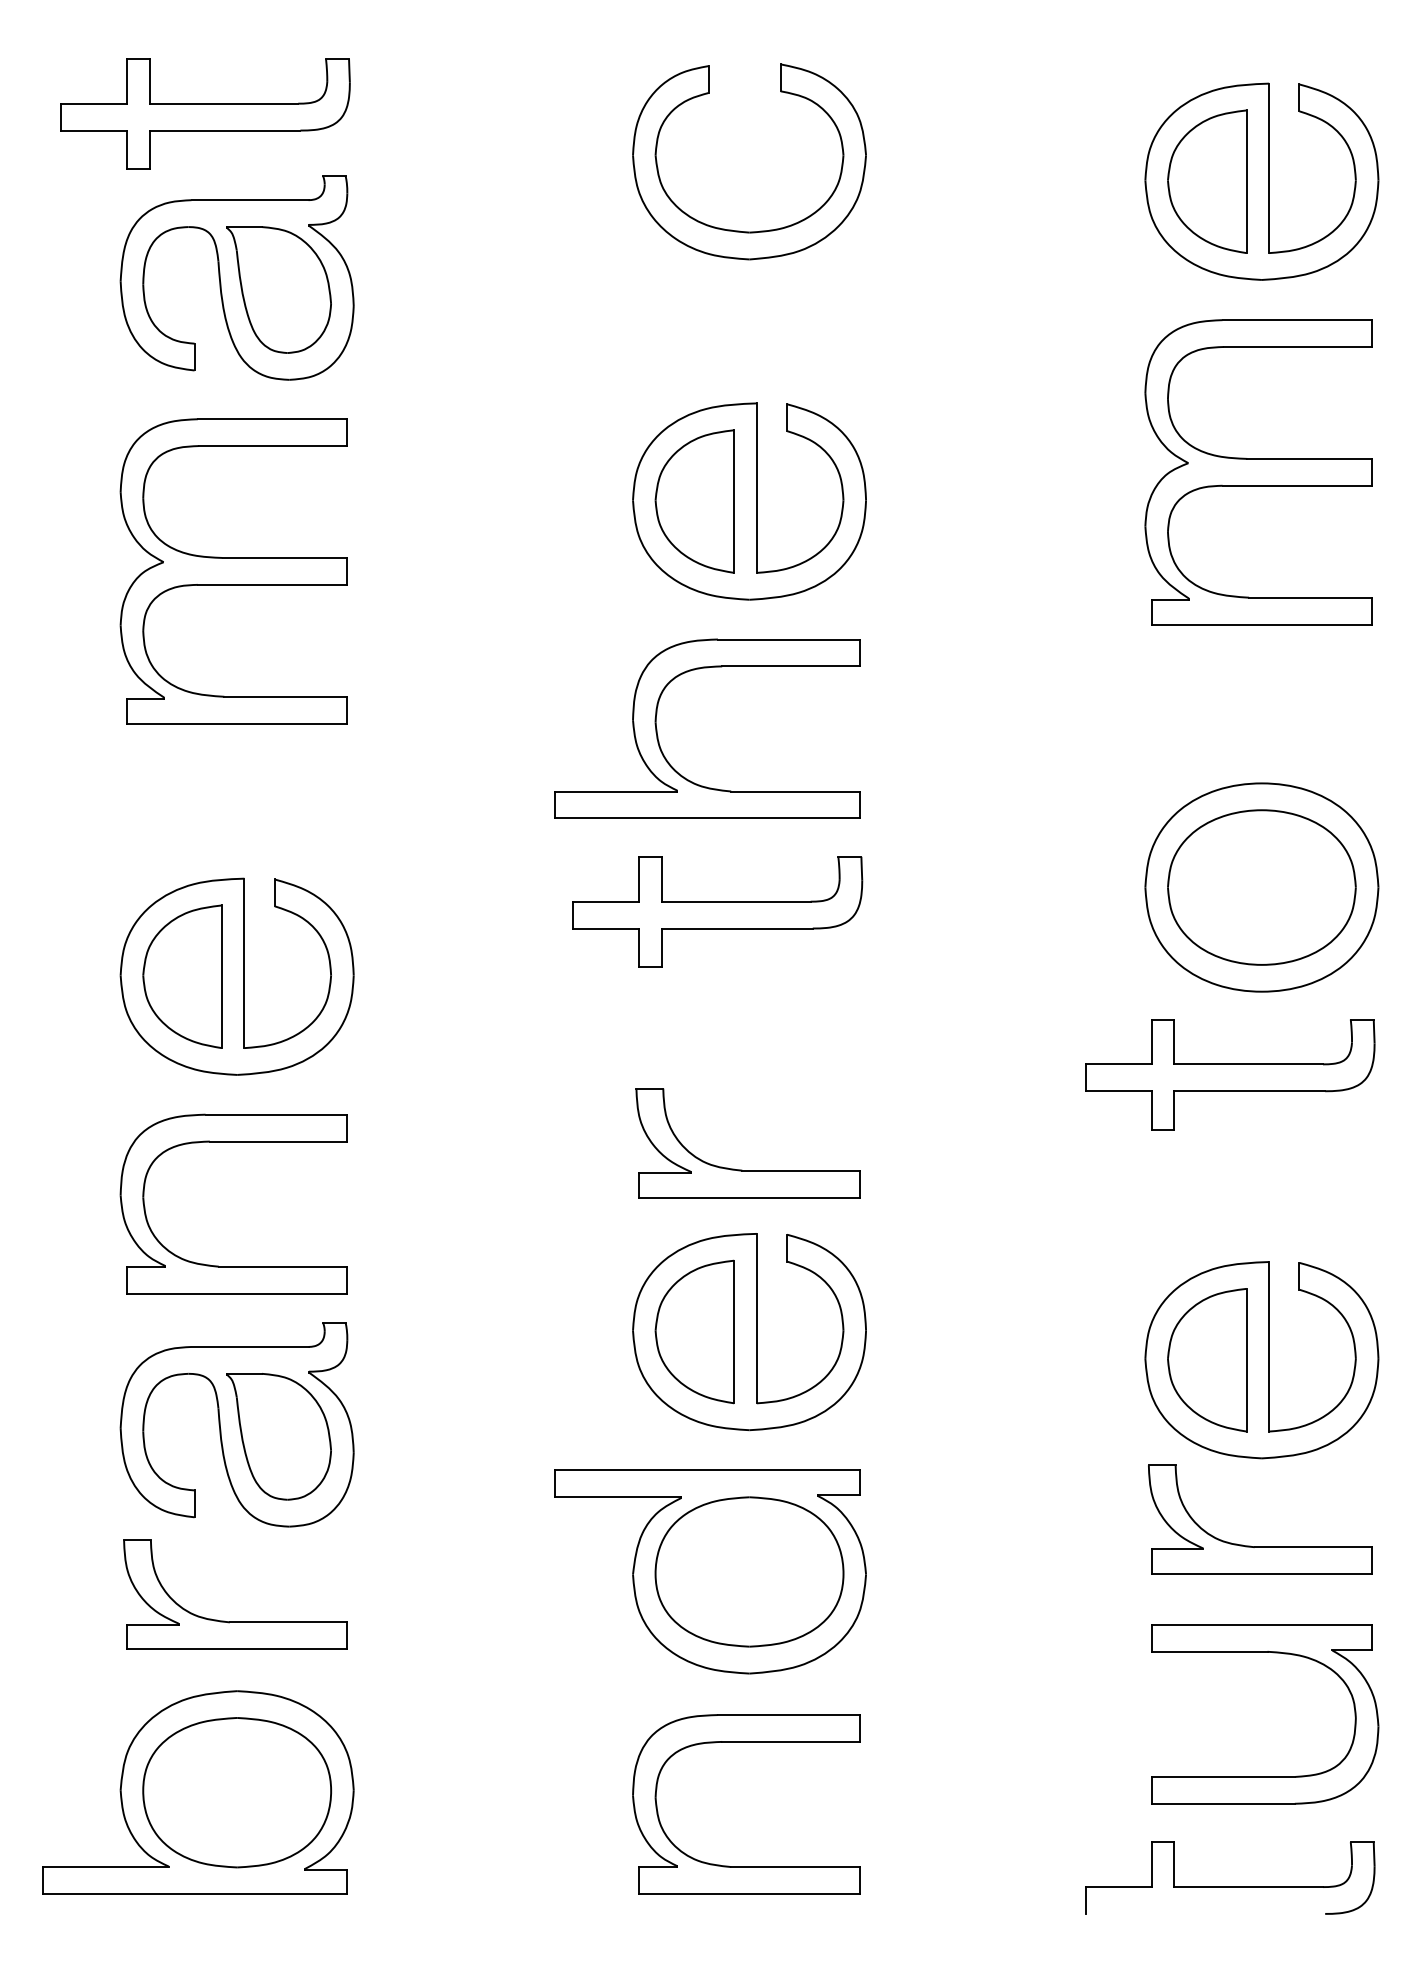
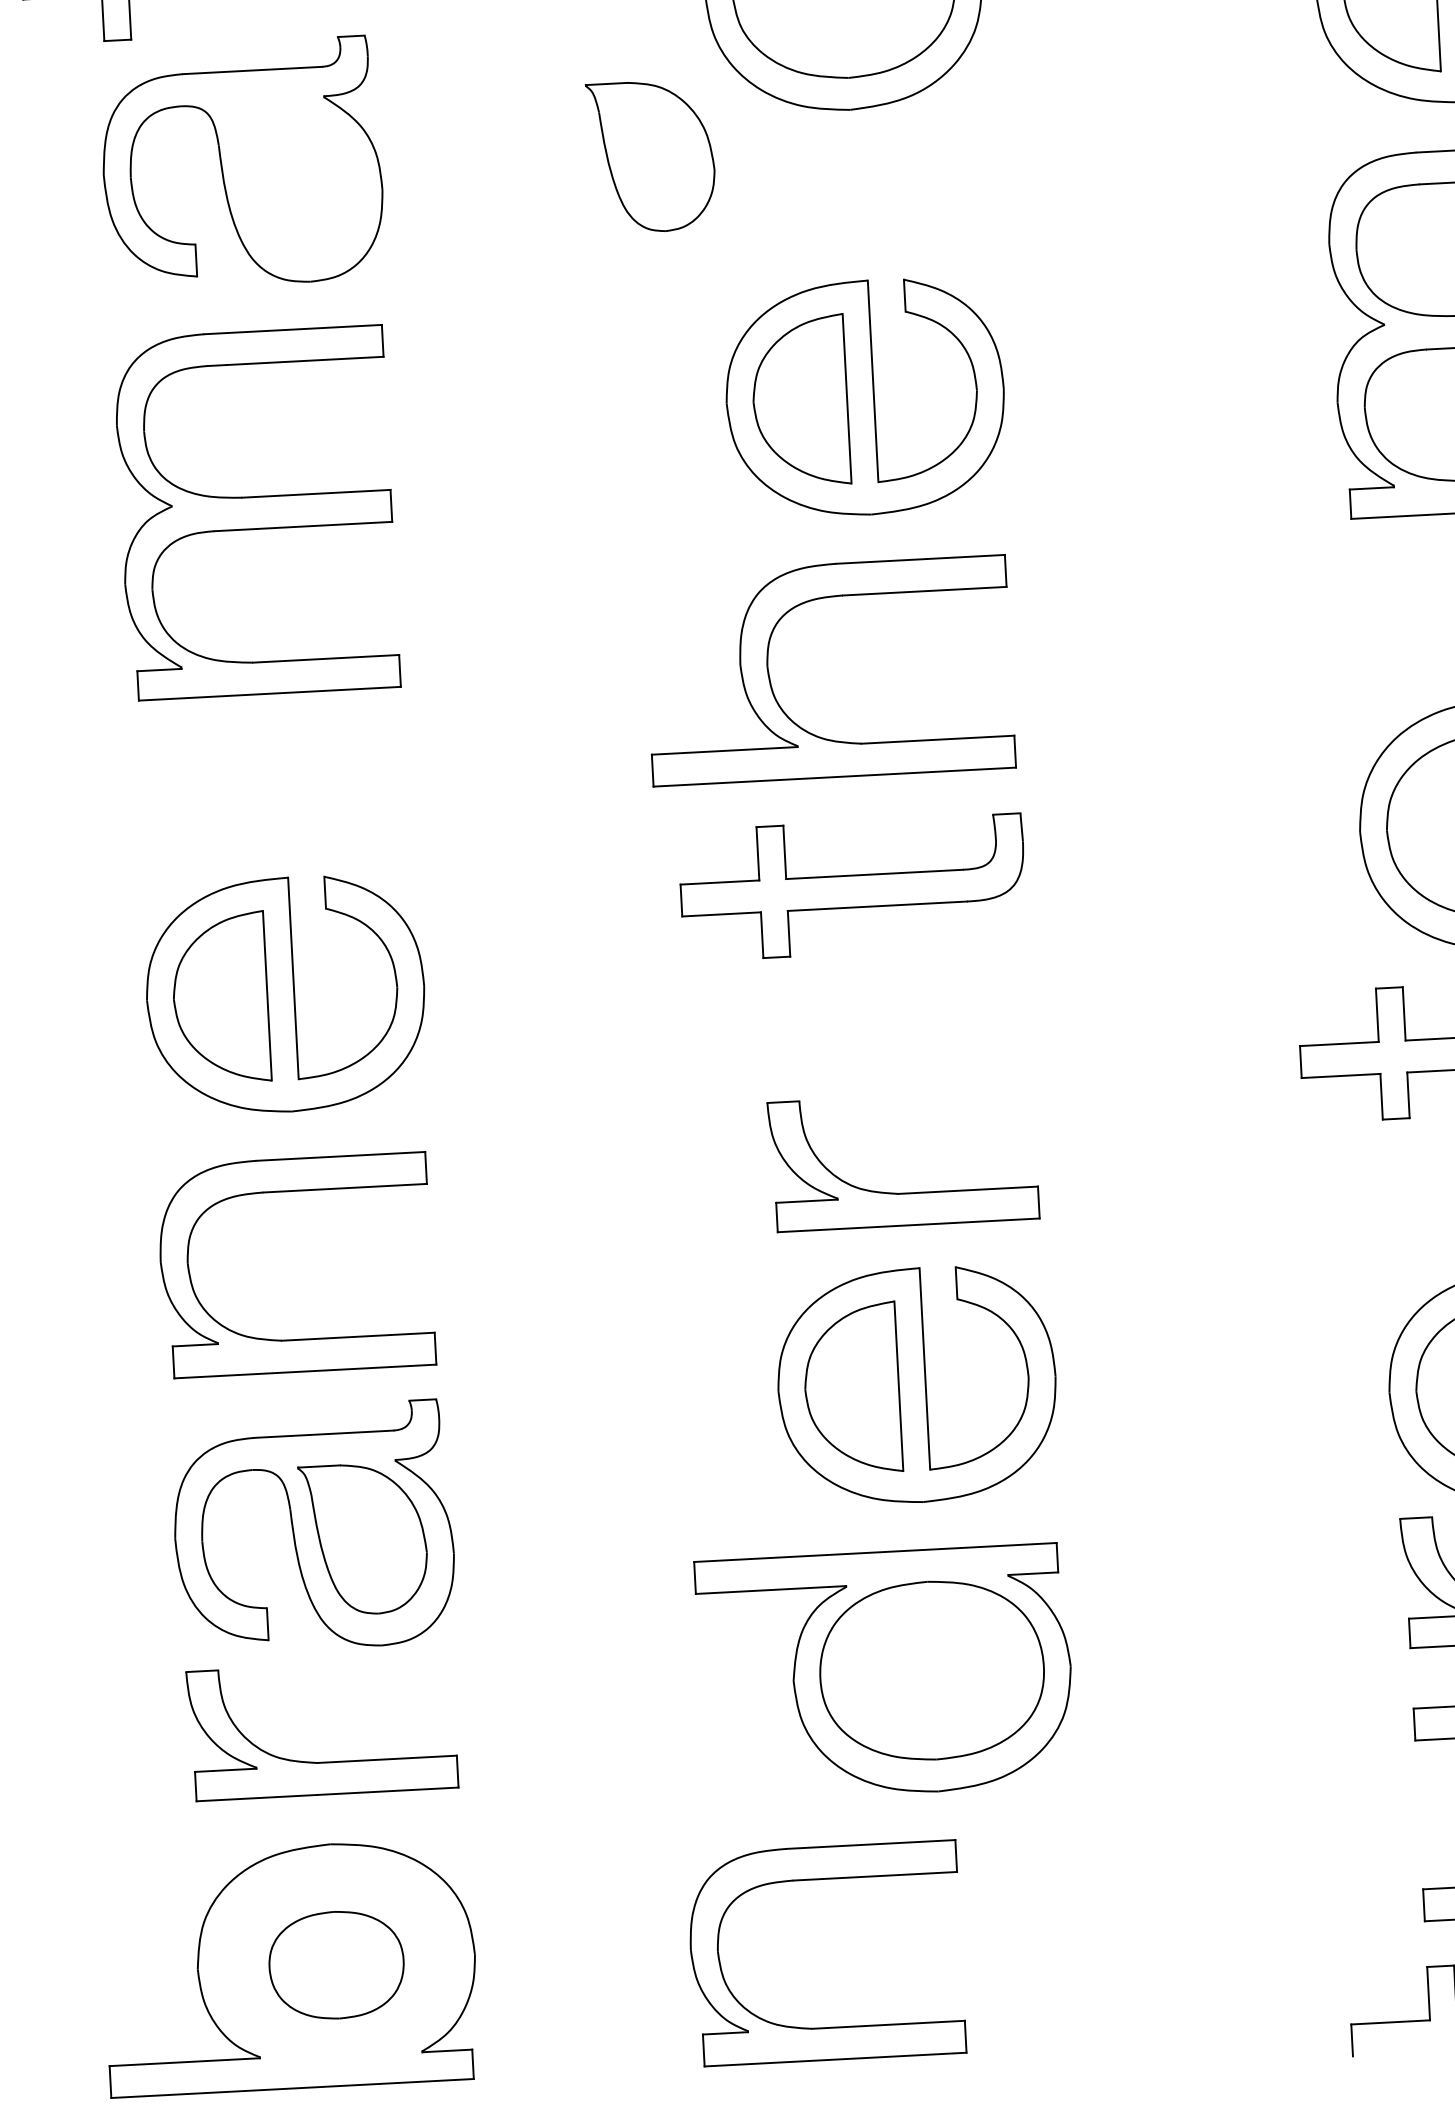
part: (278, 289) -> (651, 156), moved
part: (746, 1742) -> (822, 1879), moved
part: (237, 1792) -> (336, 1964), size x0.6

